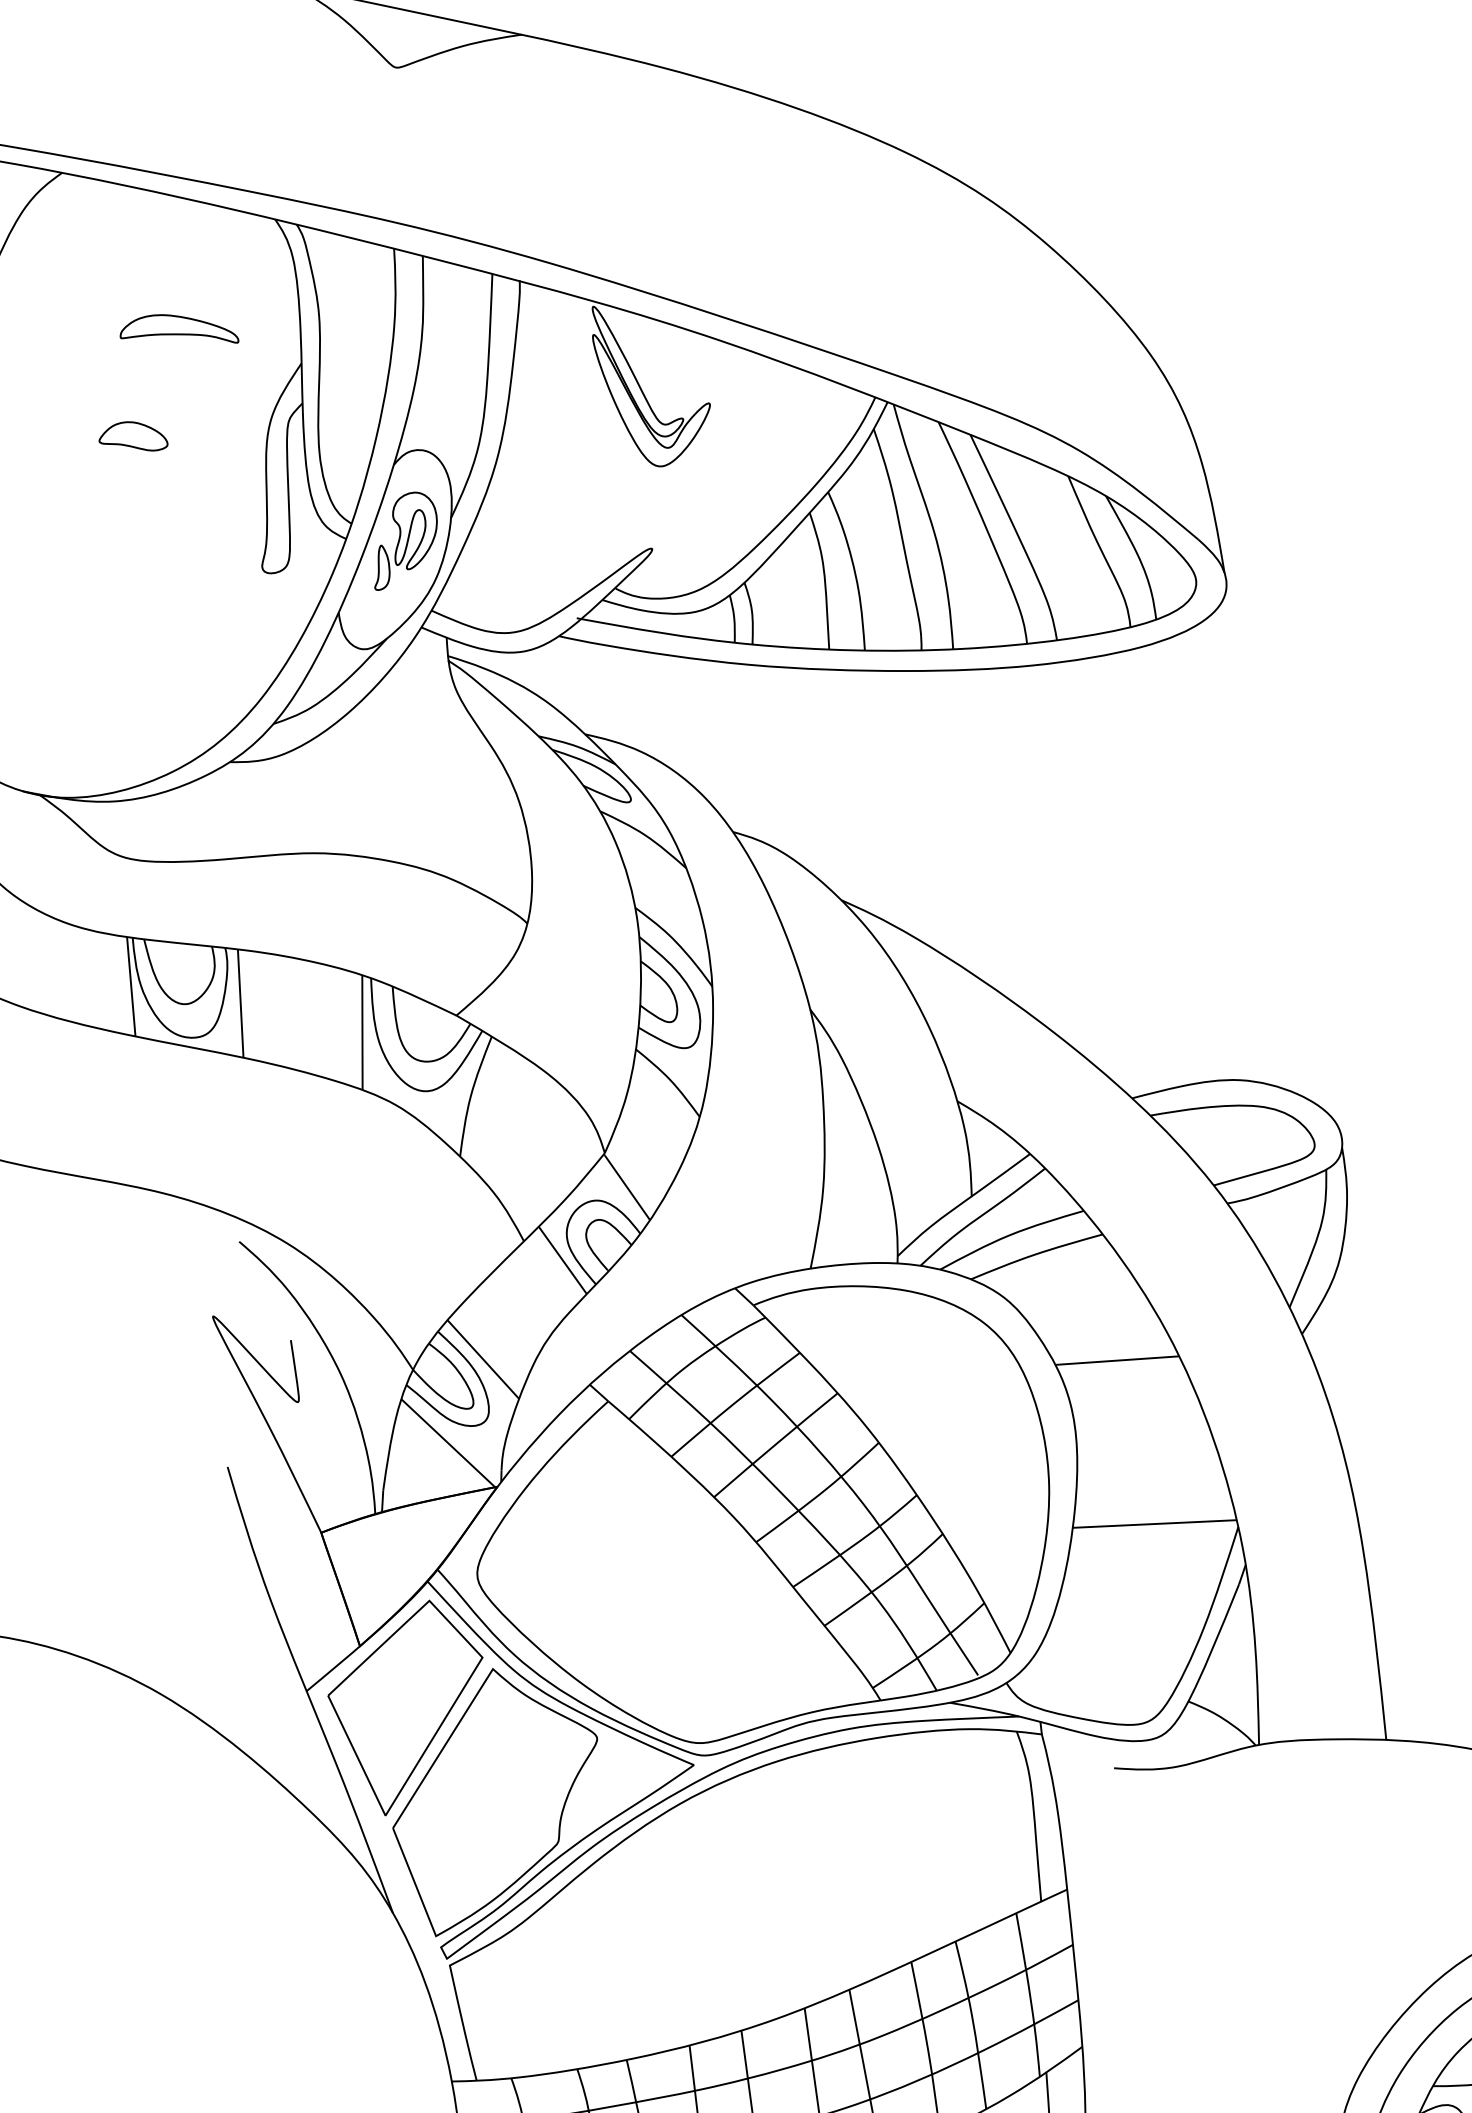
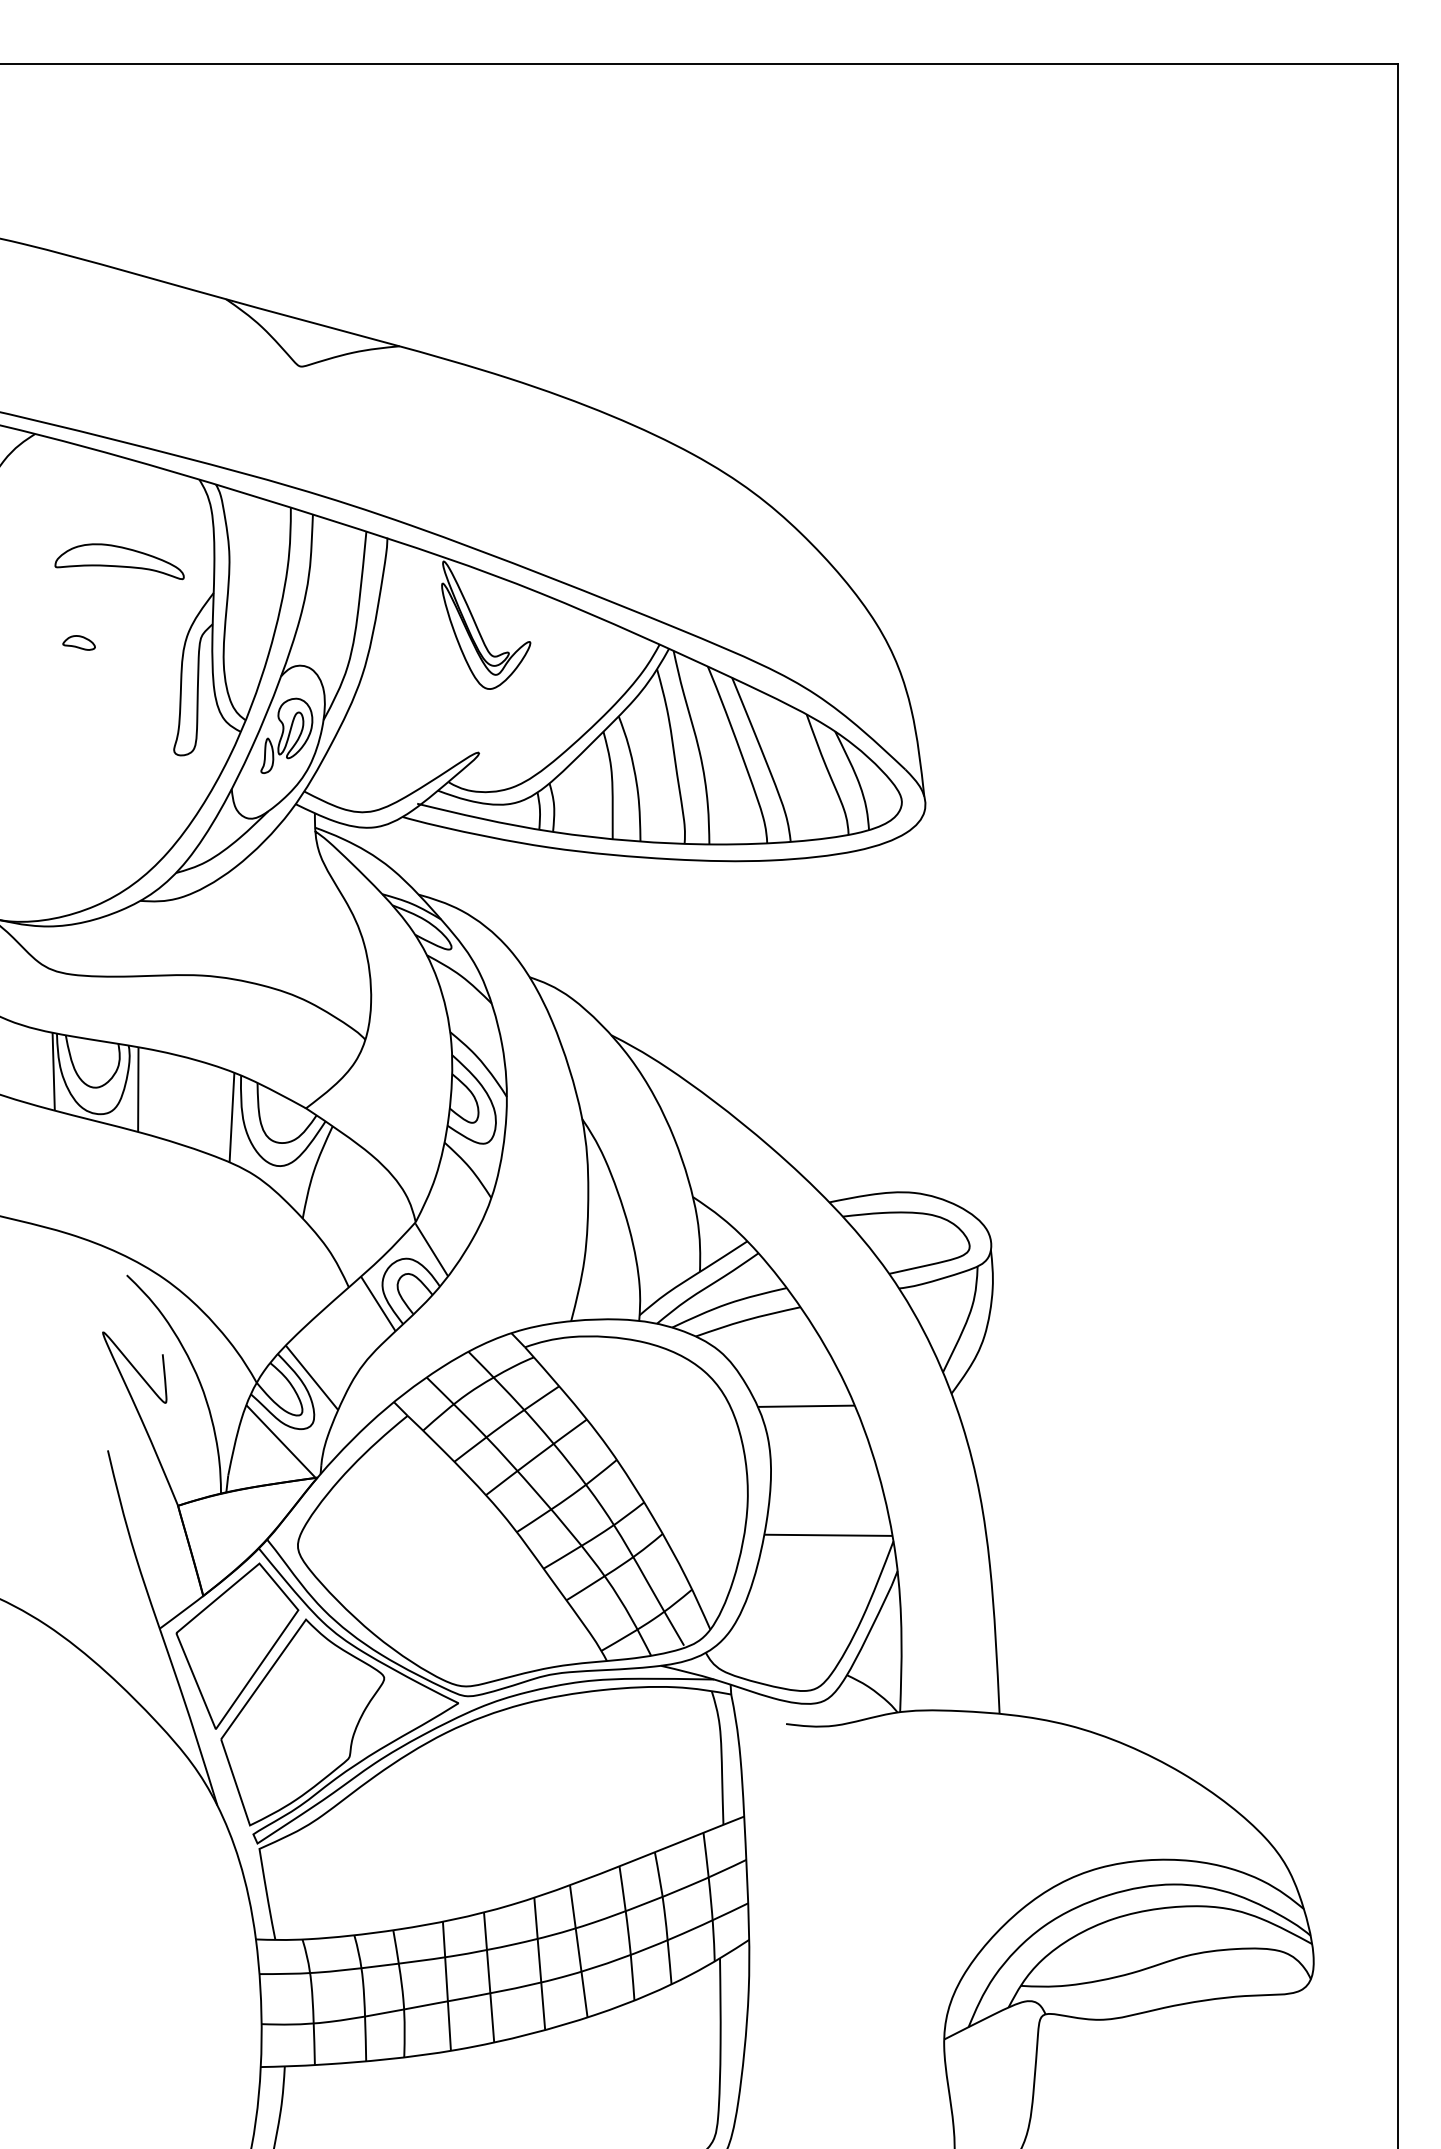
part: (178, 329) -> (119, 561), size x1.4
part: (132, 436) -> (78, 642), size x0.6

